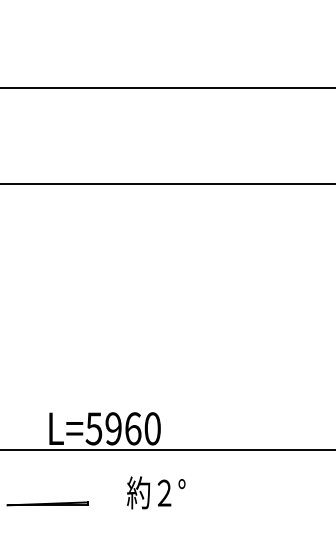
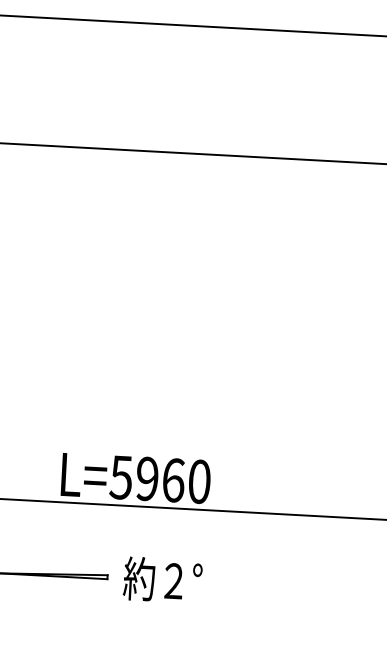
text: (156, 492) -> (163, 579), moved

